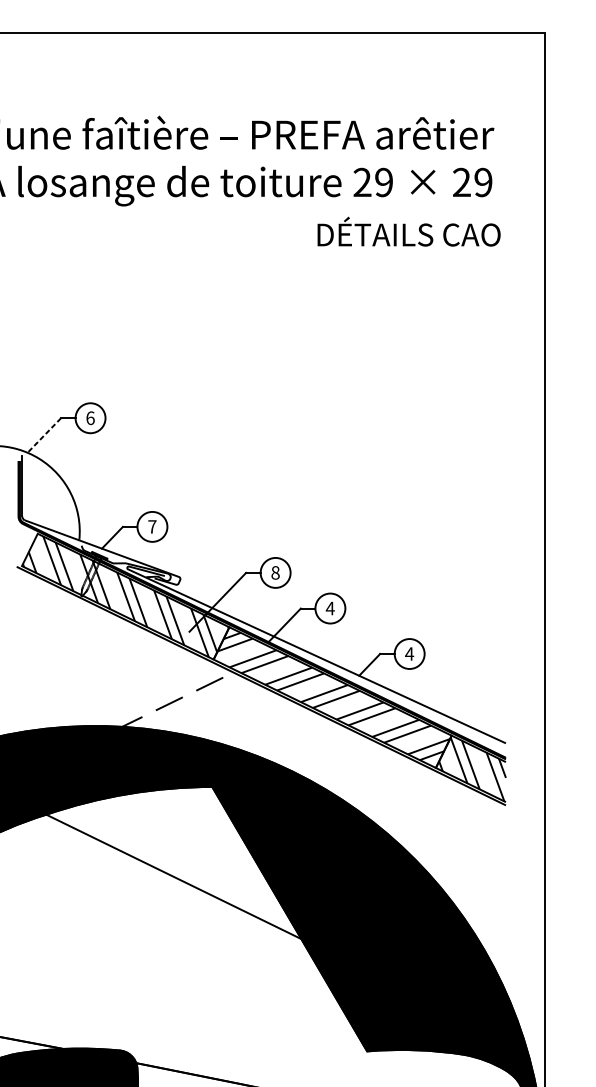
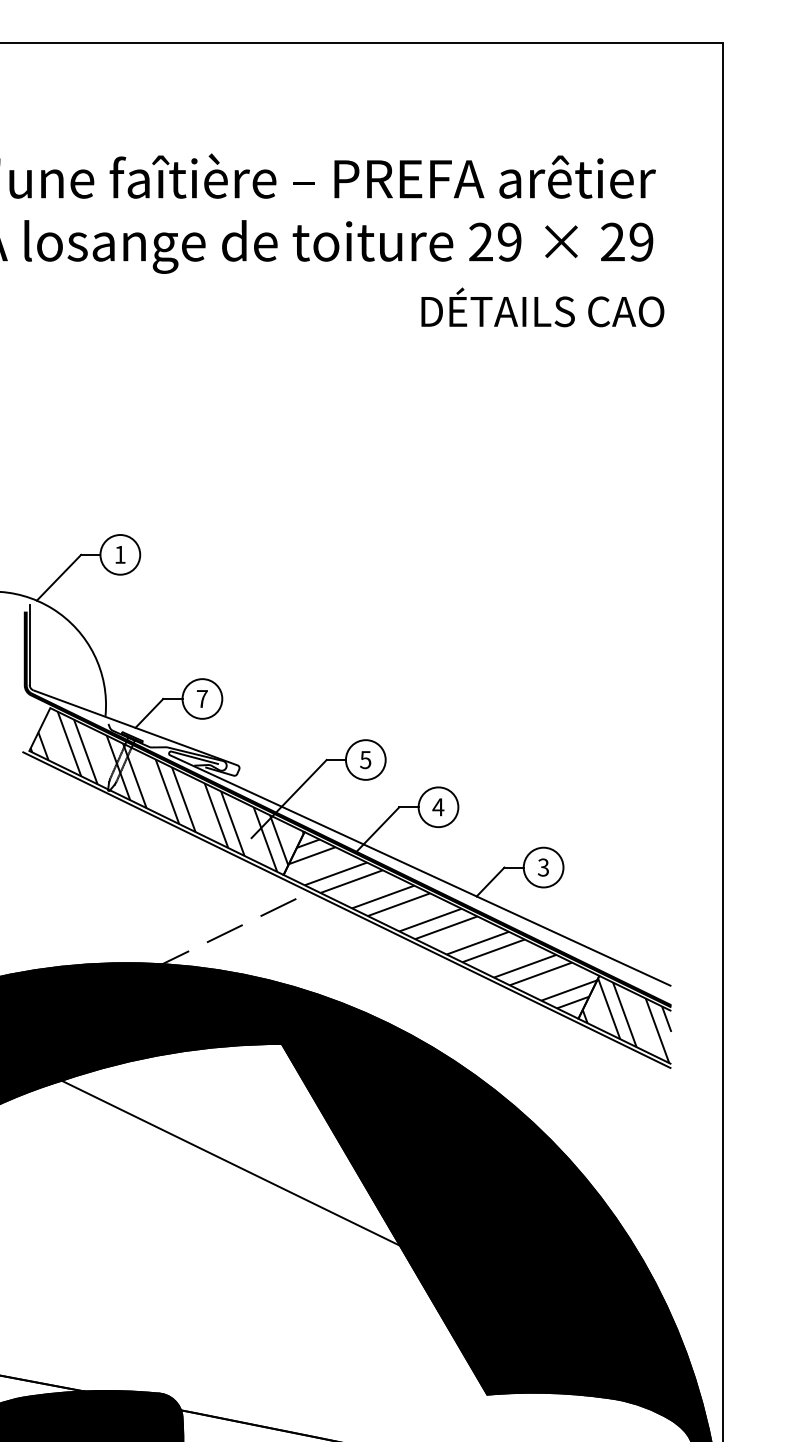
text: (90, 417) -> (120, 554), 6 -> 1
line: (44, 435) -> (59, 577), dashed -> solid
text: (275, 572) -> (365, 759), 8 -> 5
text: (409, 653) -> (543, 867), 4 -> 3

